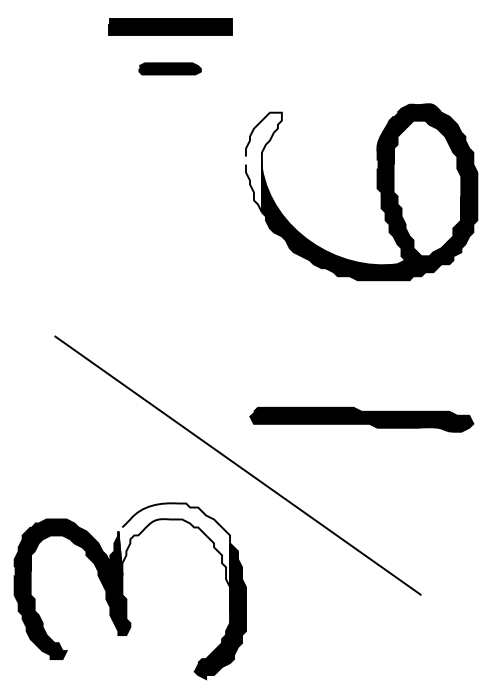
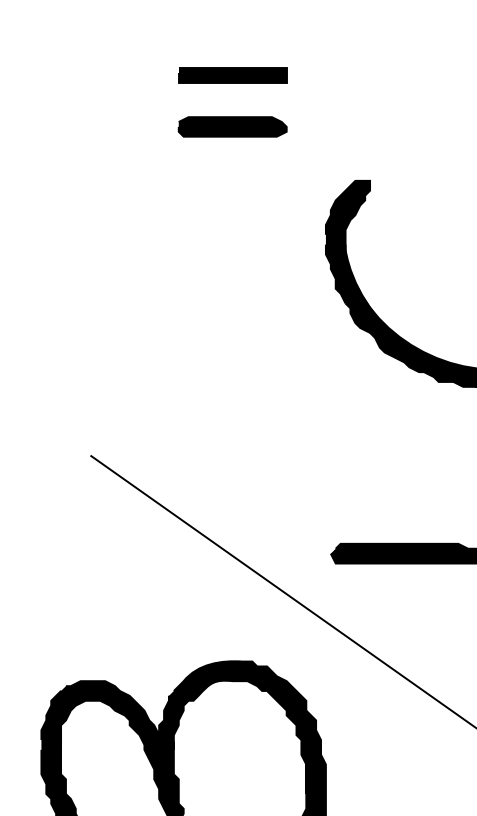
part: (169, 26) -> (231, 74), size x0.71
part: (169, 68) -> (231, 126), size x1.43
fill: (263, 162) -> (347, 242), added
fill: (174, 557) -> (237, 727), added

